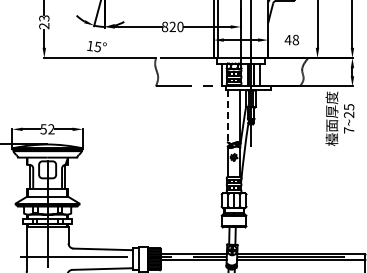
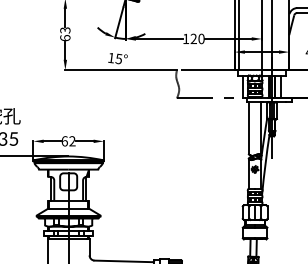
text: (44, 26) -> (65, 38), 23 -> 63
text: (164, 26) -> (185, 38), 820 -> 120
line: (227, 116) -> (248, 128), dashed -> solid
text: (43, 129) -> (64, 141), 52 -> 62

